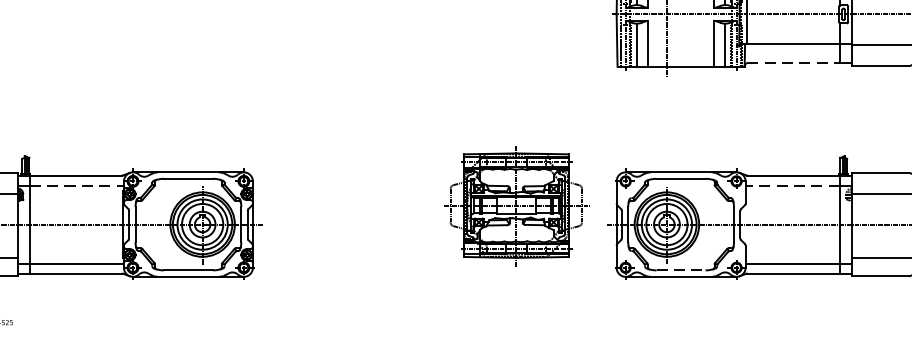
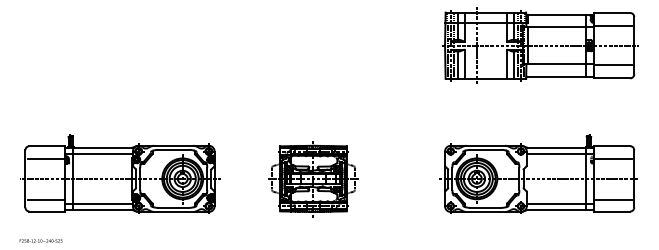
line: (794, 63) -> (557, 76), dashed -> solid
line: (77, 186) -> (103, 154), dashed -> solid
line: (792, 186) -> (556, 154), dashed -> solid
part: (516, 206) -> (313, 179), moved
line: (680, 269) -> (485, 207), dashed -> solid

